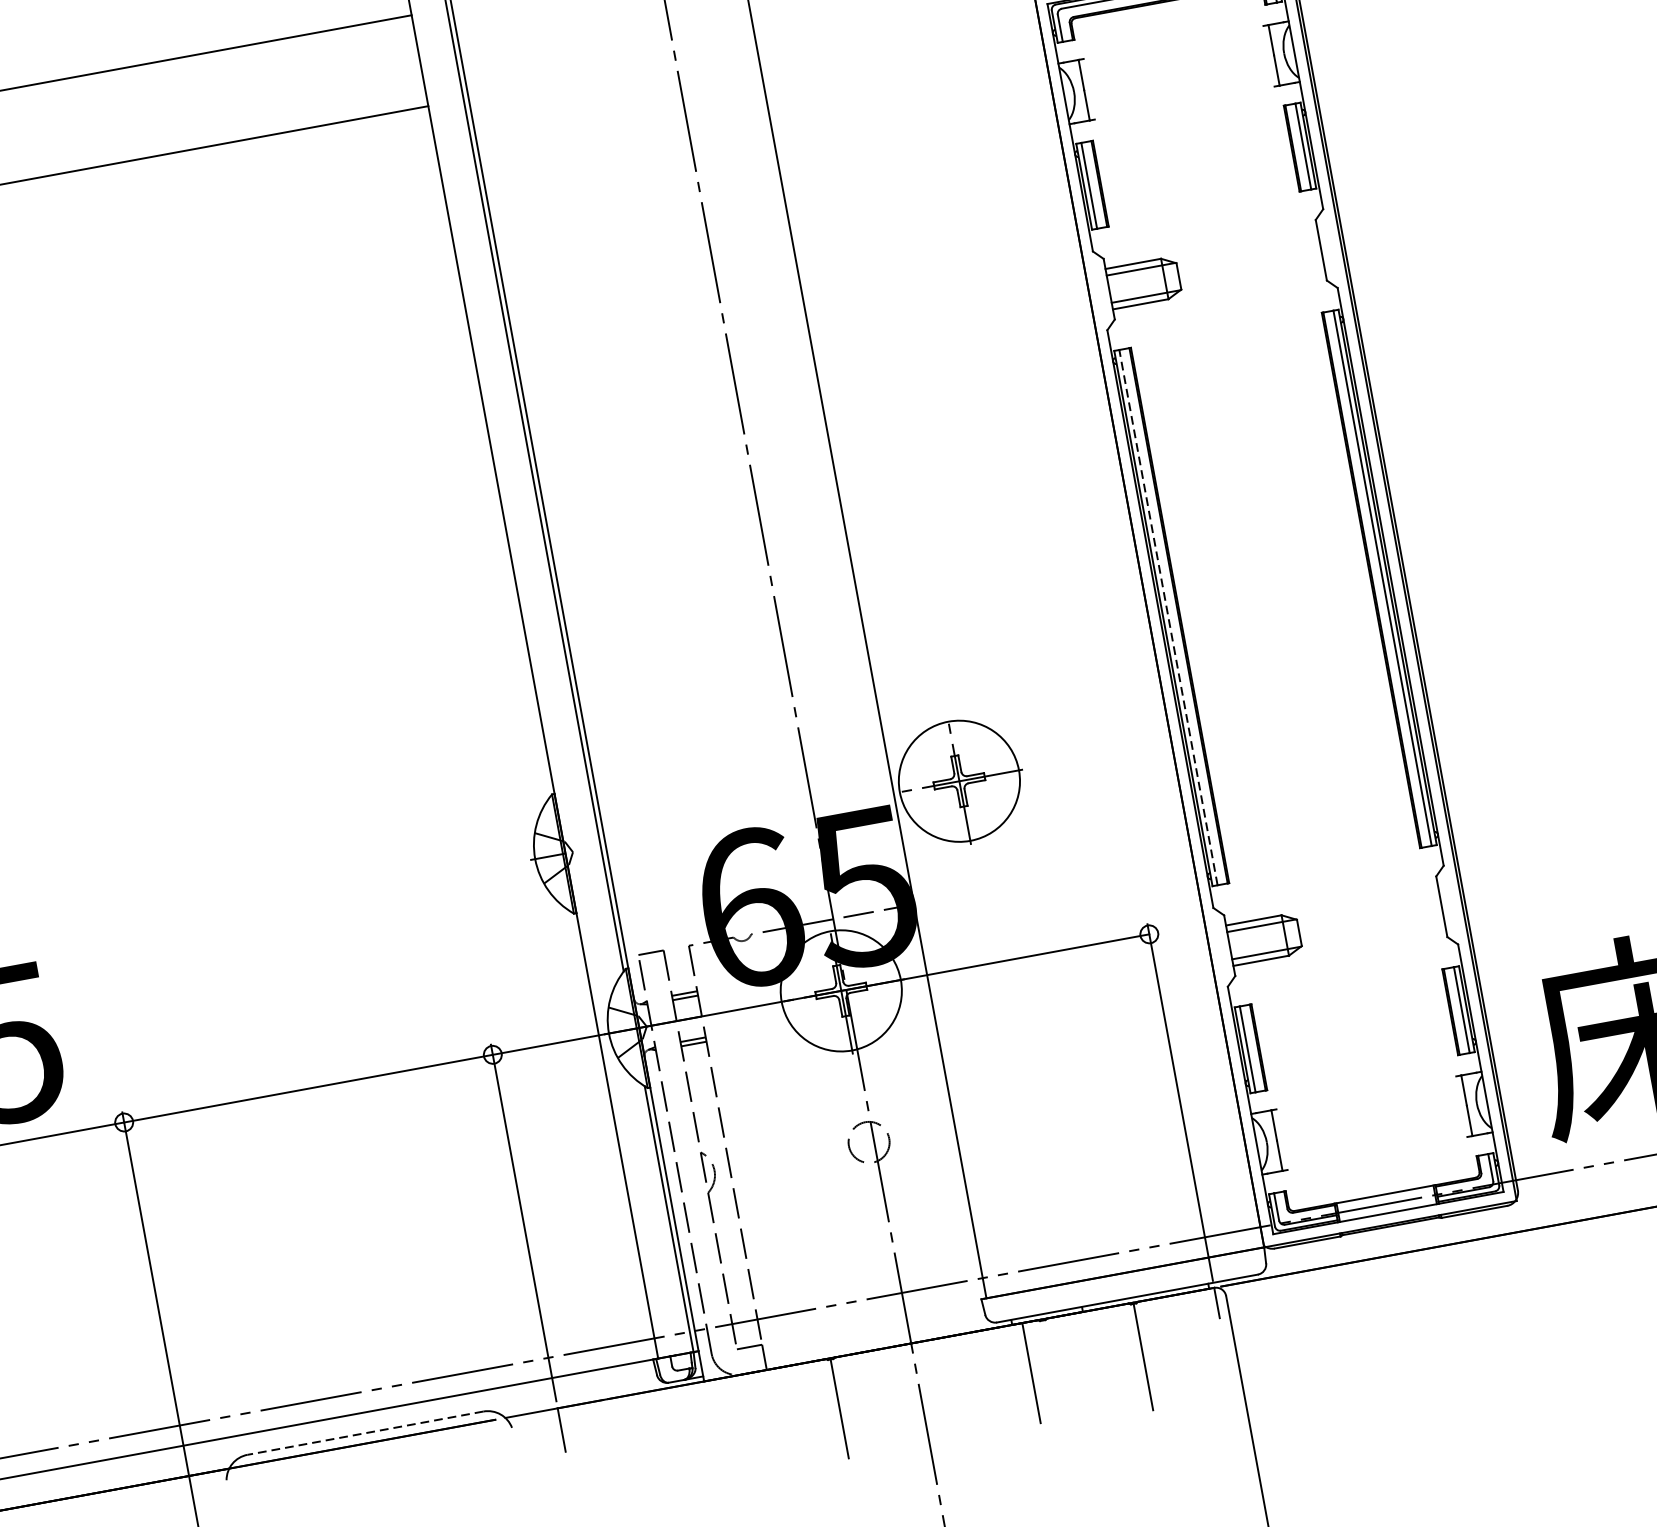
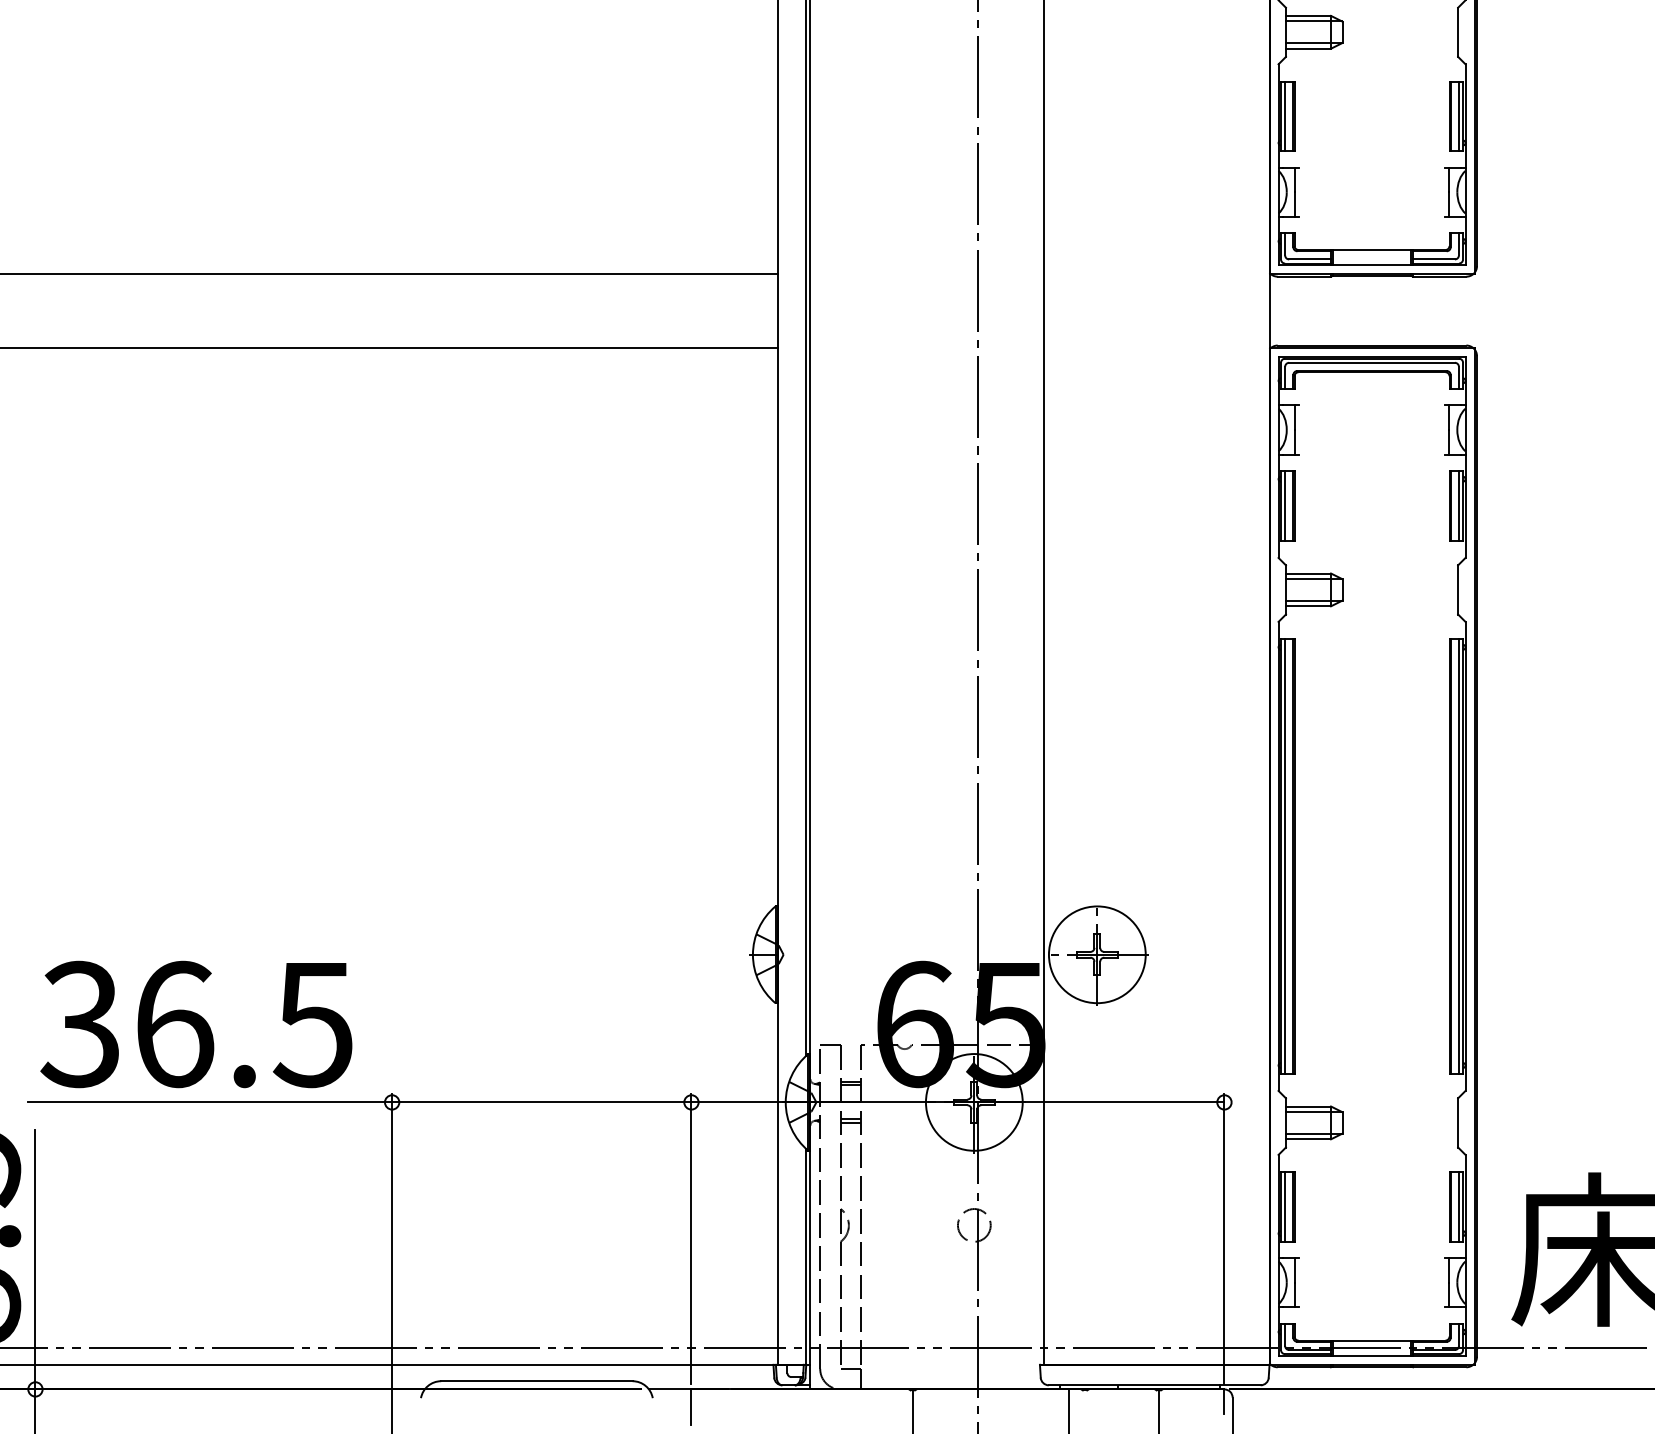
line: (1168, 616) -> (1285, 855), dashed -> solid
line: (365, 1433) -> (536, 1381), dashed -> solid

